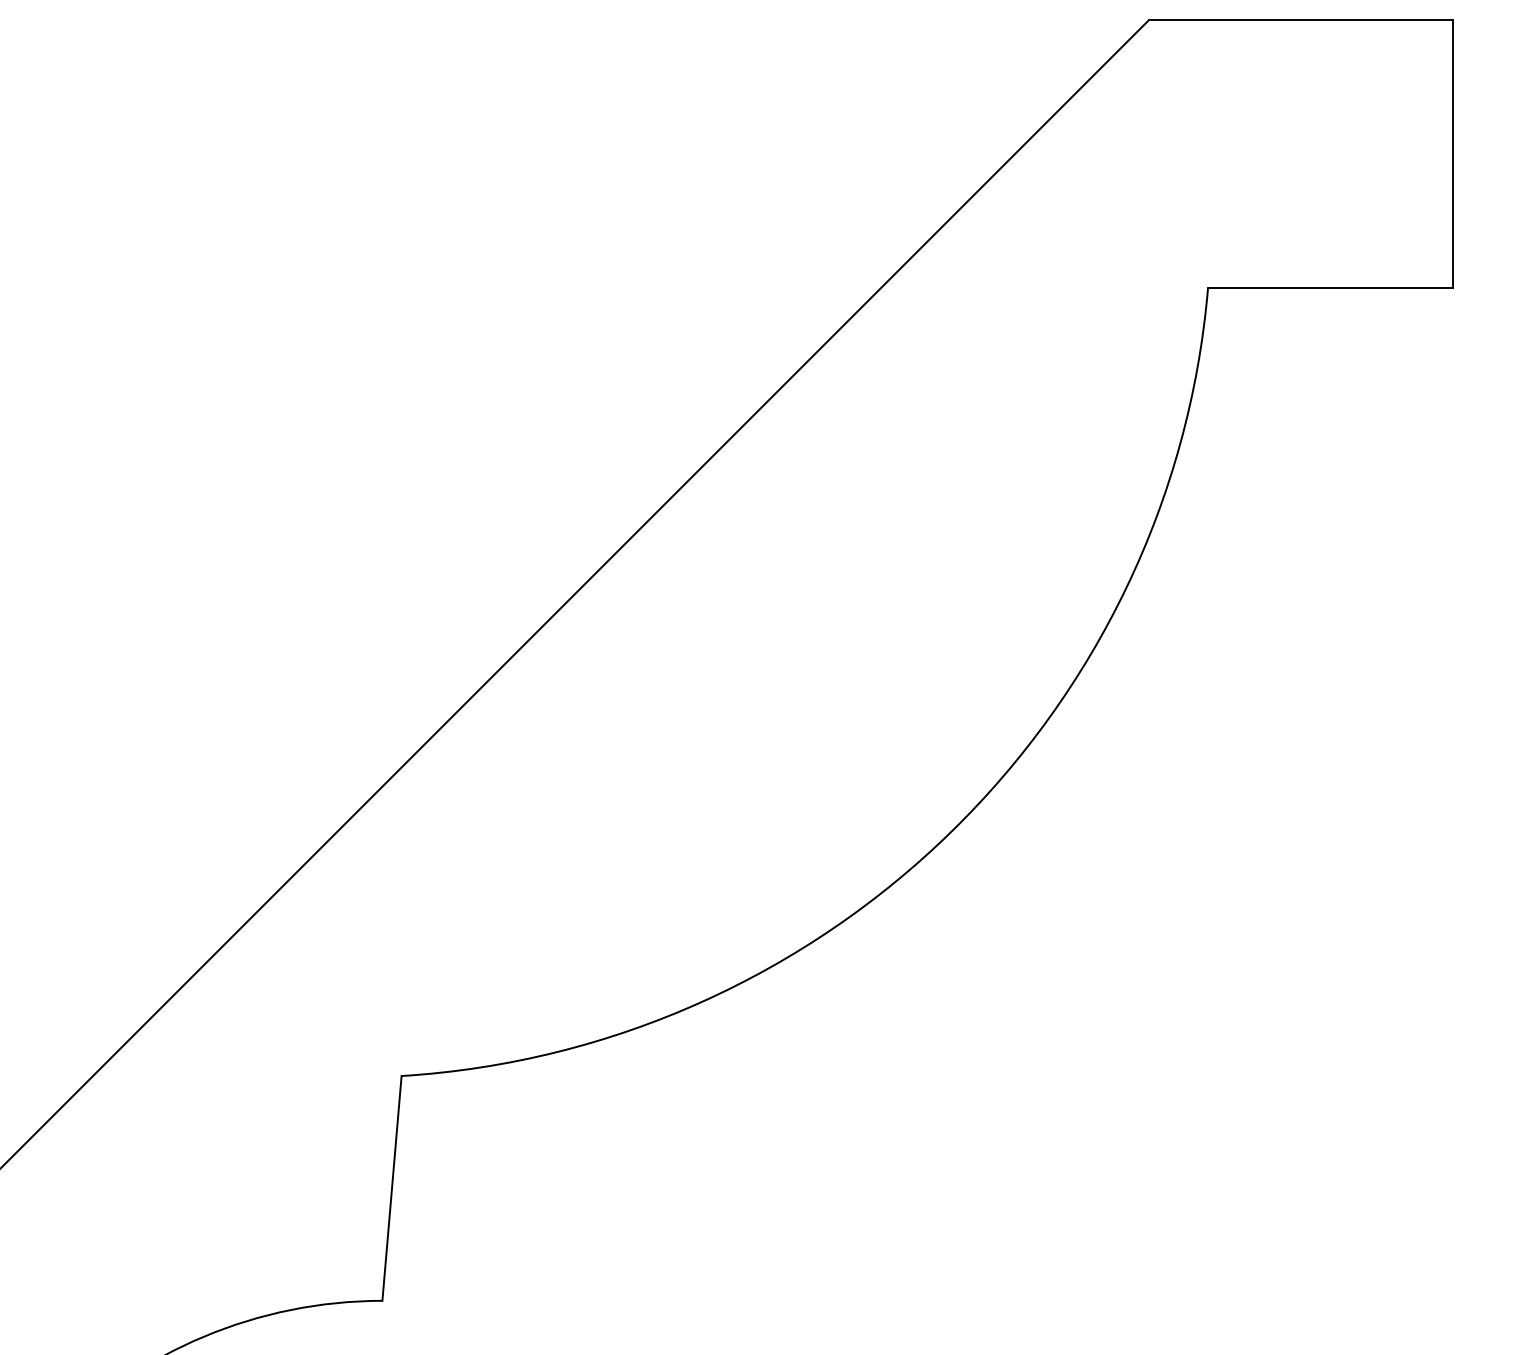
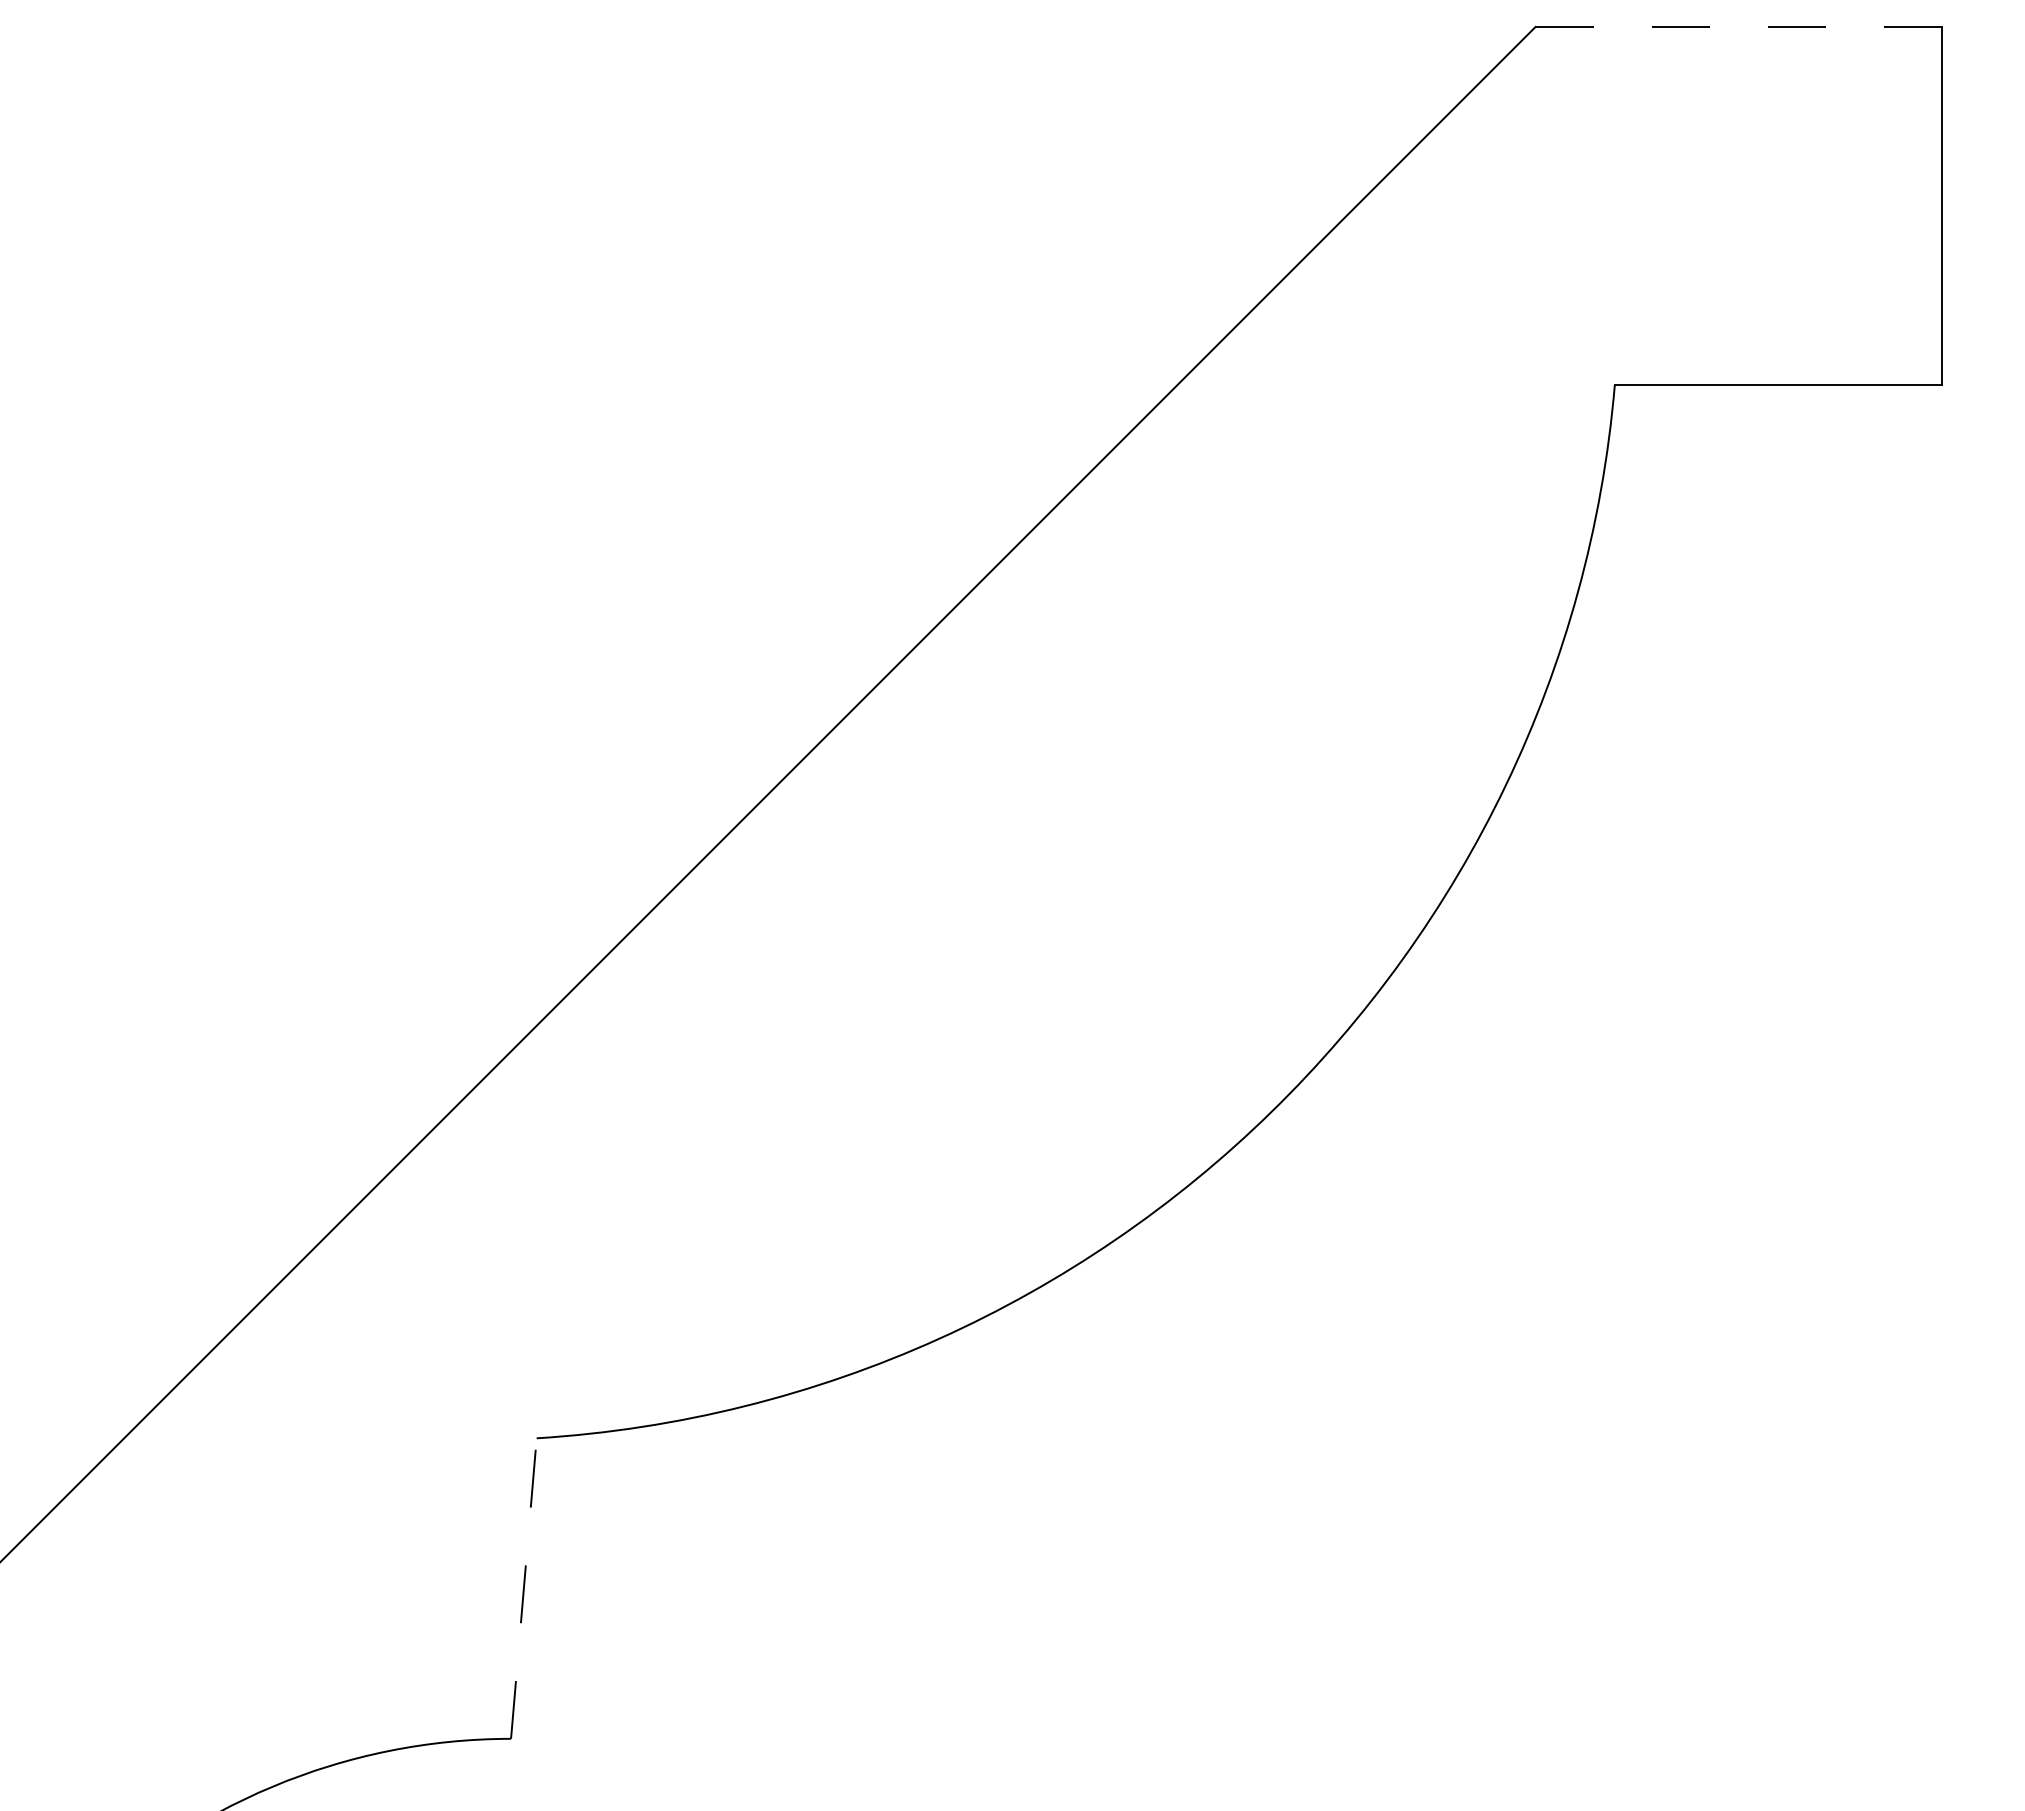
line: (1301, 20) -> (1739, 26), solid -> dashed
line: (391, 1188) -> (523, 1588), solid -> dashed

